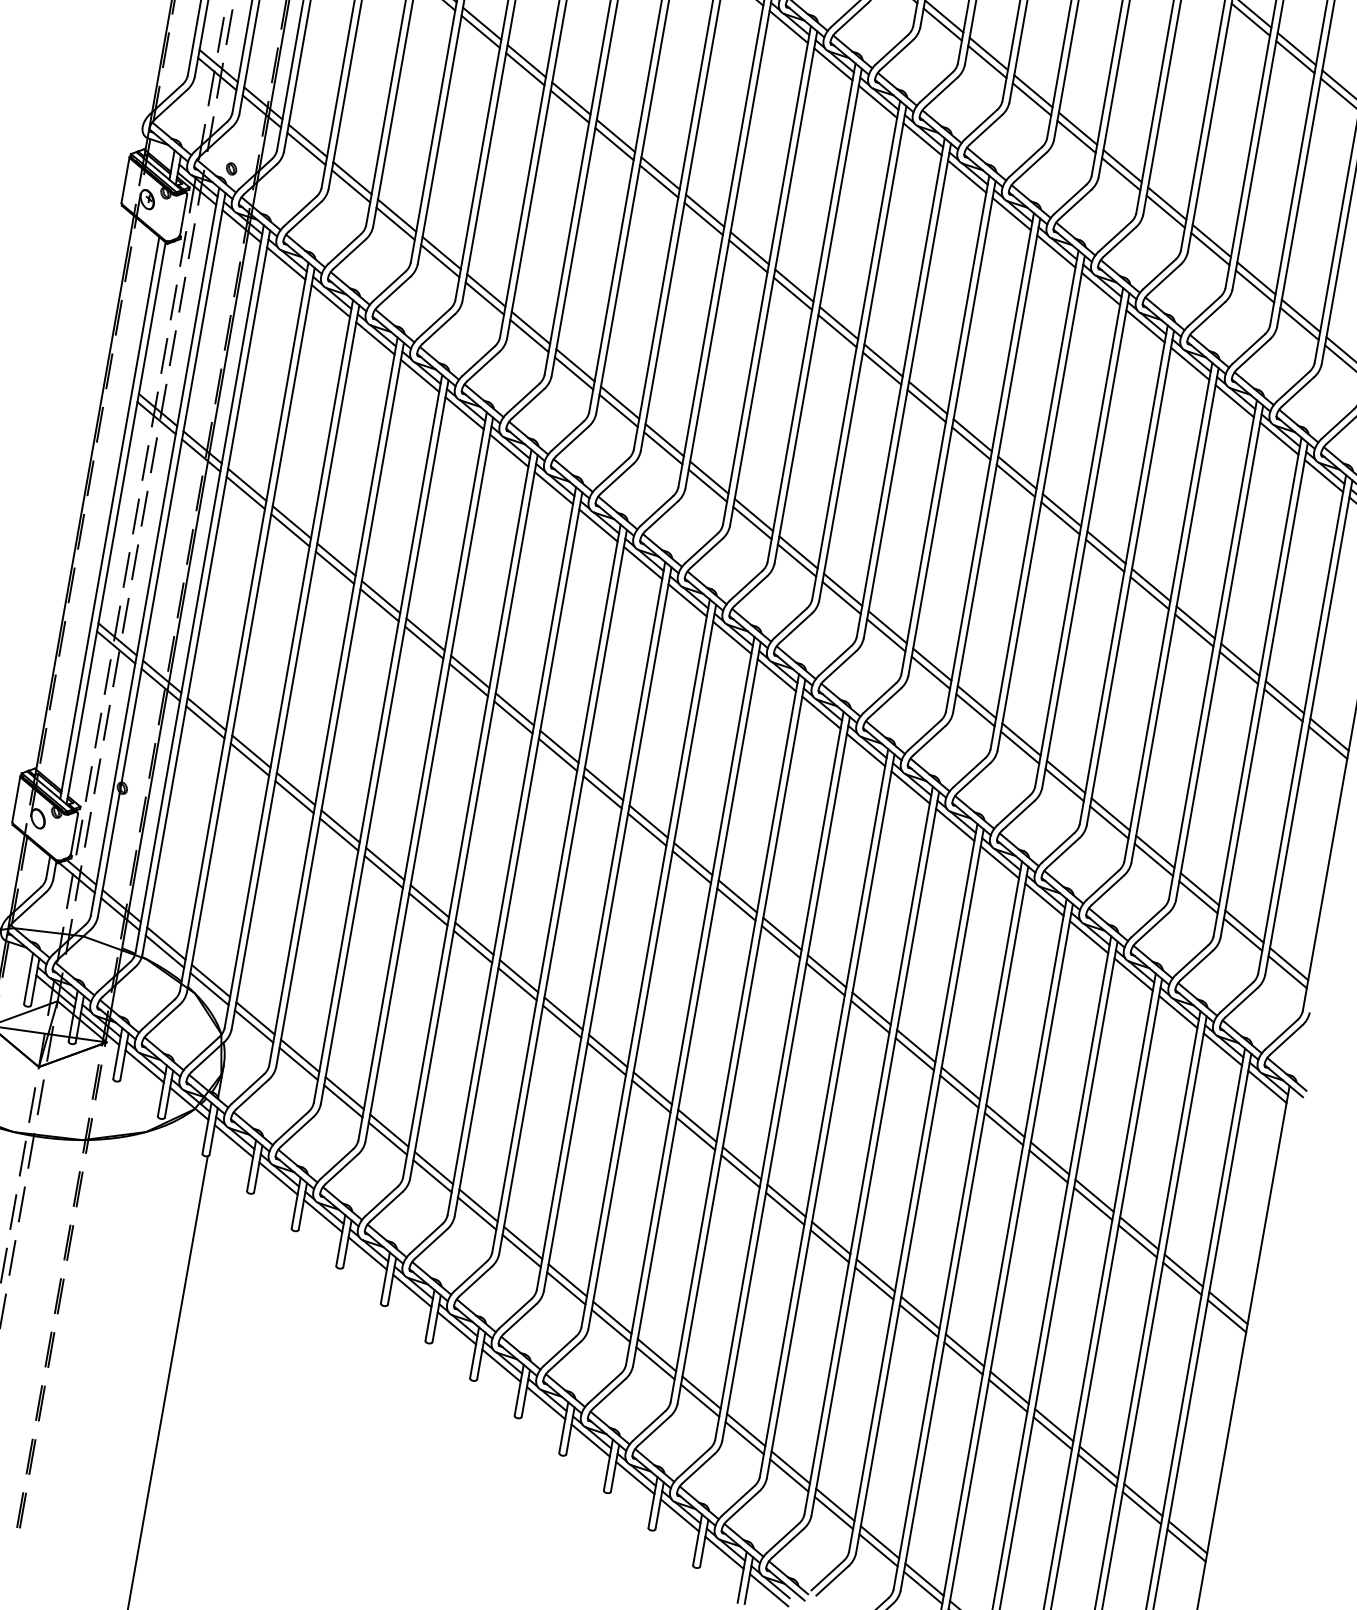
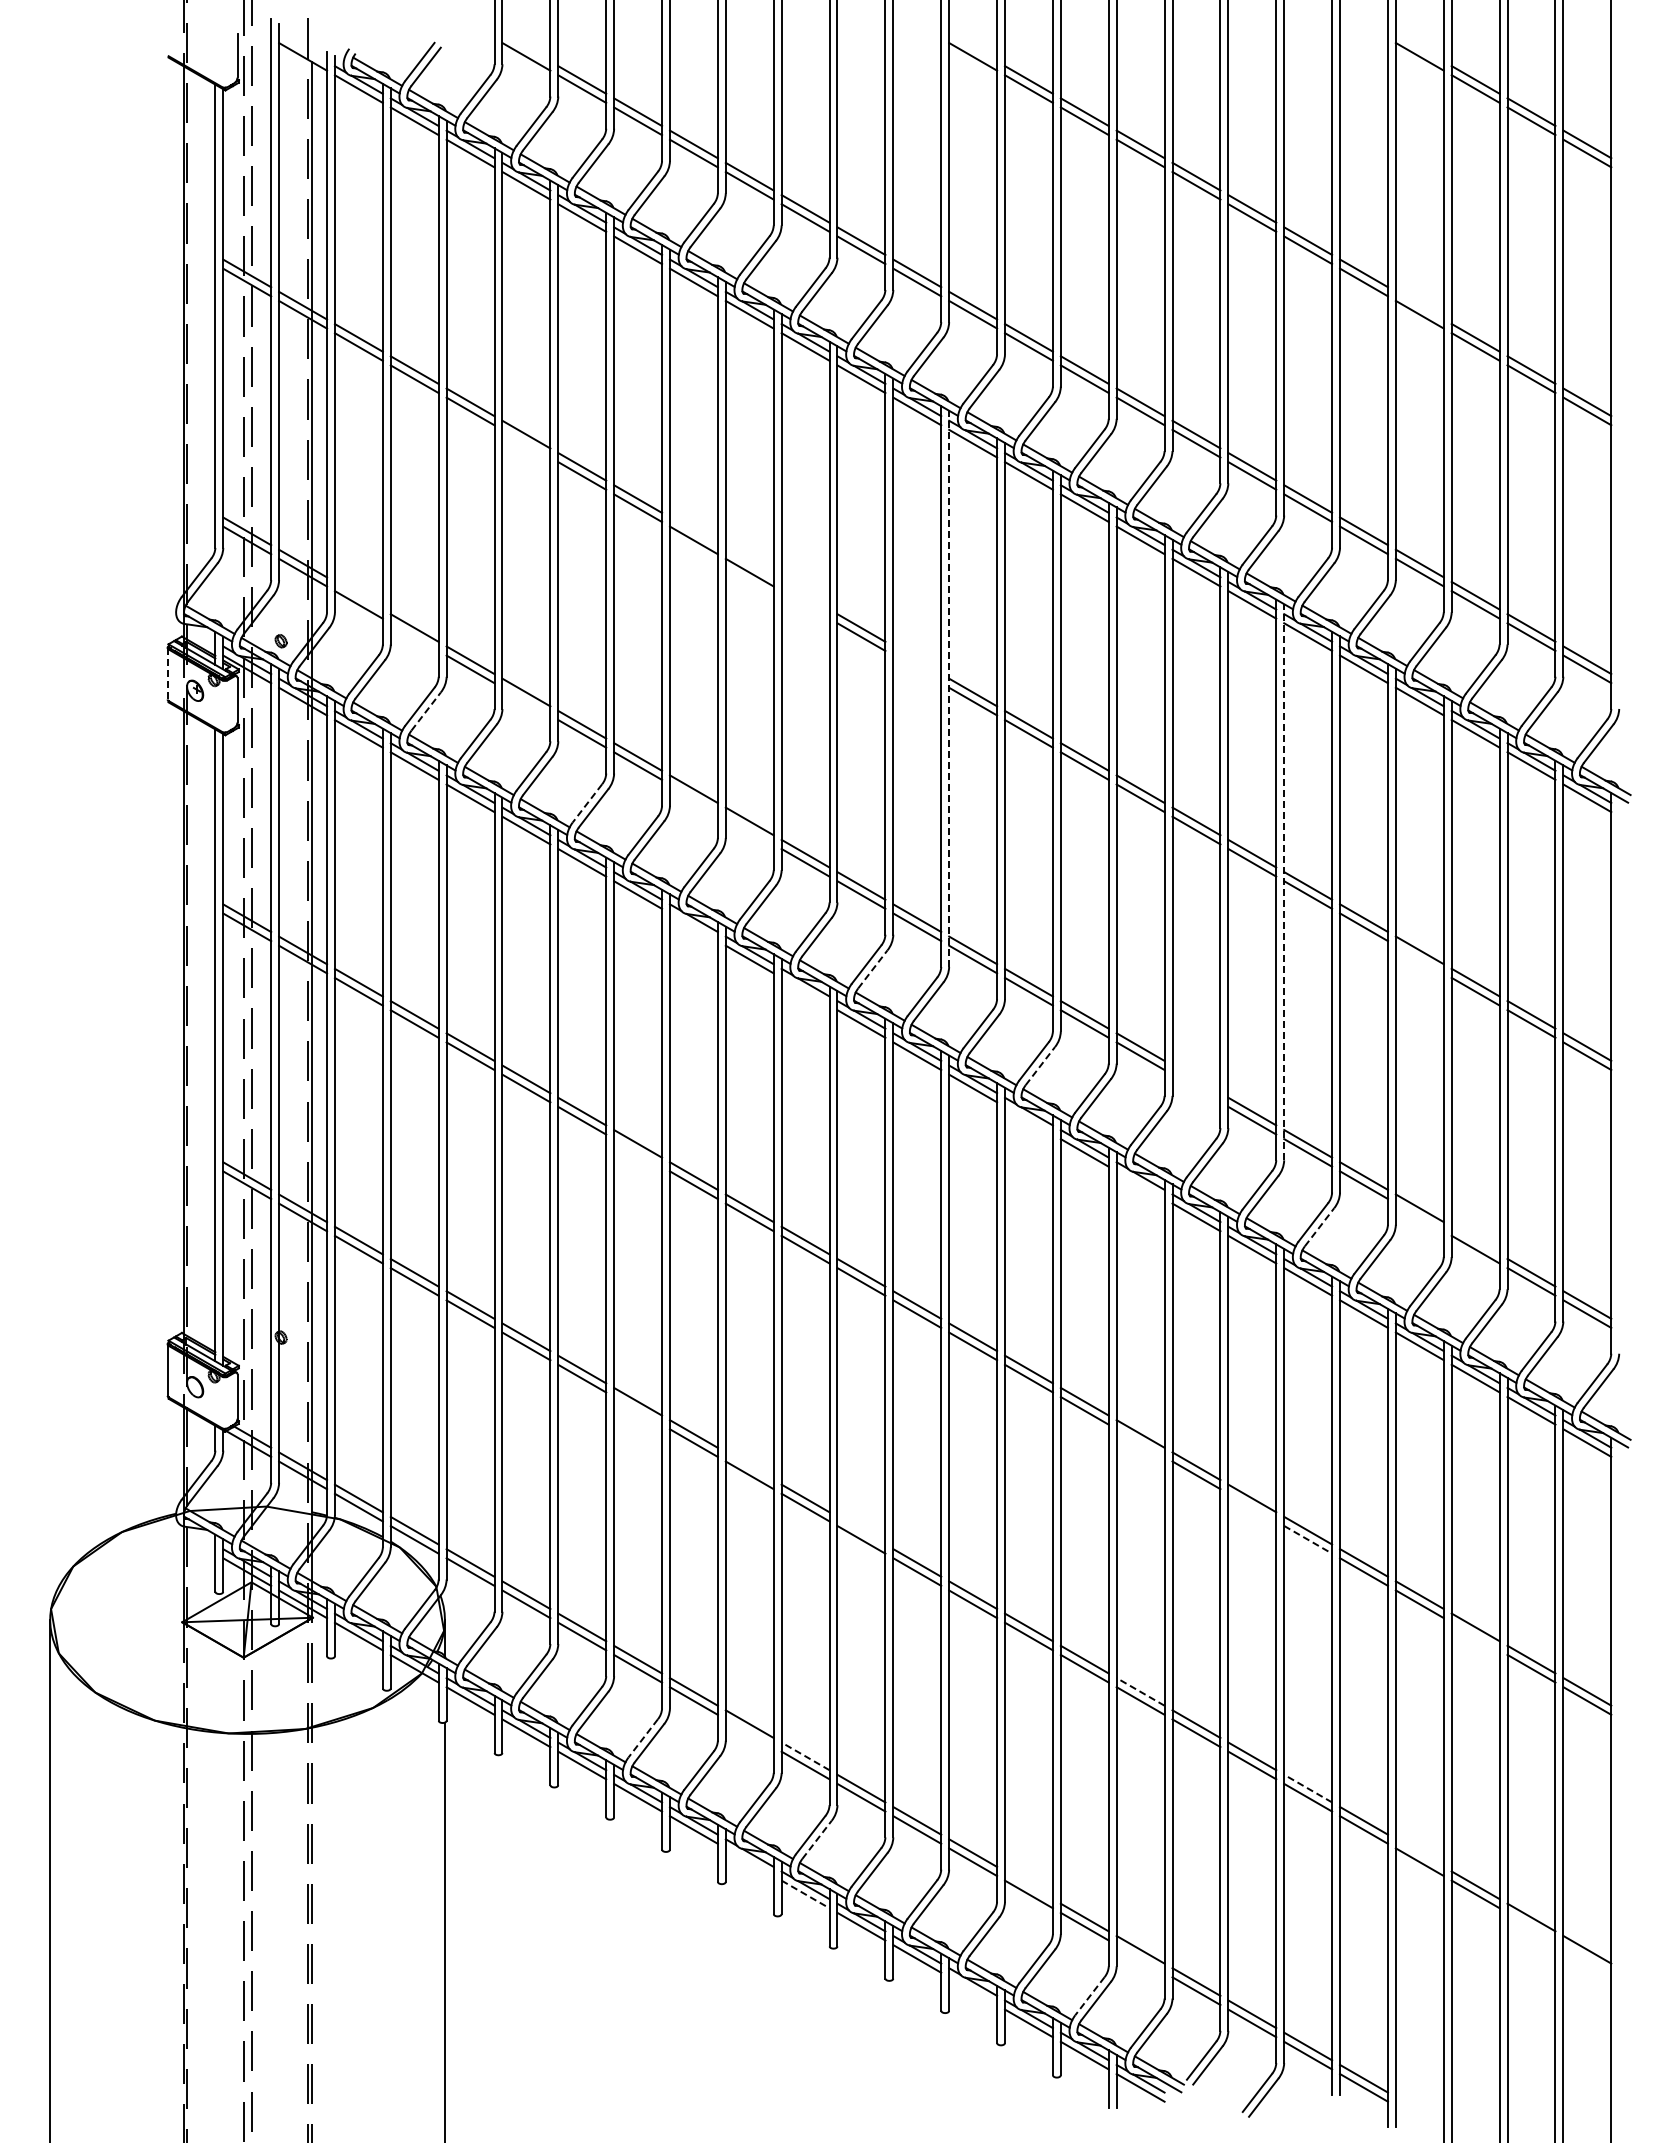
line: (480, 31) -> (526, 443), removed
line: (1296, 48) -> (1419, 305), removed
line: (615, 136) -> (693, 531), removed
line: (307, 140) -> (358, 595), removed
line: (660, 173) -> (749, 563), removed
line: (125, 179) -> (167, 673), solid -> dashed
line: (350, 186) -> (414, 637), removed
line: (705, 210) -> (805, 595), removed
line: (703, 218) -> (805, 604), removed
line: (349, 254) -> (426, 711), solid -> dashed
line: (440, 261) -> (526, 701), removed
line: (794, 285) -> (917, 660), removed
line: (793, 293) -> (917, 669), removed
line: (818, 315) -> (949, 688), solid -> dashed
line: (478, 361) -> (587, 803), solid -> dashed
line: (573, 373) -> (693, 798), removed
line: (618, 410) -> (749, 830), removed
line: (553, 488) -> (693, 927), removed
line: (1086, 539) -> (1284, 881), solid -> dashed
line: (706, 553) -> (873, 969), solid -> dashed
line: (643, 562) -> (805, 991), removed
line: (1194, 630) -> (1419, 959), removed
line: (840, 665) -> (1040, 1065), solid -> dashed
line: (469, 679) -> (638, 1152), removed
line: (976, 702) -> (1196, 1079), removed
line: (975, 710) -> (1196, 1088), removed
line: (821, 712) -> (1028, 1120), removed
line: (910, 787) -> (1140, 1185), removed
line: (1063, 852) -> (1319, 1226), solid -> dashed
line: (1153, 859) -> (1419, 1217), removed
line: (1199, 889) -> (1475, 1240), removed
line: (428, 909) -> (638, 1410), removed
line: (518, 976) -> (749, 1466), removed
line: (870, 1016) -> (1140, 1442), removed
line: (608, 1050) -> (861, 1530), removed
line: (959, 1091) -> (1252, 1507), removed
line: (1004, 1128) -> (1308, 1539), solid -> dashed
line: (380, 1201) -> (642, 1738), solid -> dashed
line: (476, 1213) -> (749, 1733), removed
line: (831, 1237) -> (1140, 1691), solid -> dashed
line: (1137, 1241) -> (1475, 1636), removed
line: (523, 1243) -> (805, 1756), solid -> dashed
line: (520, 1318) -> (817, 1839), solid -> dashed
line: (456, 1328) -> (749, 1862), removed
line: (965, 1350) -> (1308, 1788), solid -> dashed
line: (501, 1365) -> (805, 1894), solid -> dashed
line: (701, 1392) -> (1028, 1885), removed
line: (1054, 1424) -> (1419, 1852), removed
line: (789, 1475) -> (1140, 1958), removed
line: (635, 1478) -> (973, 1991), removed
line: (737, 1500) -> (1089, 1996), solid -> dashed
line: (1142, 1508) -> (1531, 1926), removed
line: (1186, 1545) -> (1587, 1958), removed

